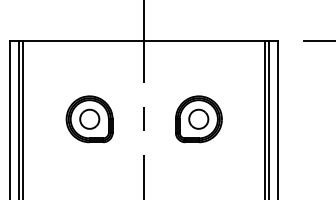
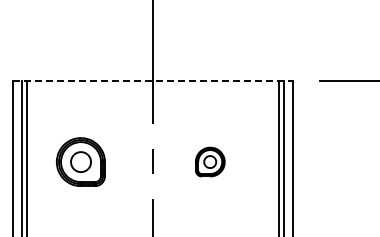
line: (144, 41) -> (153, 80), solid -> dashed
part: (89, 118) -> (80, 161), moved
part: (199, 118) -> (210, 161), size x0.6

